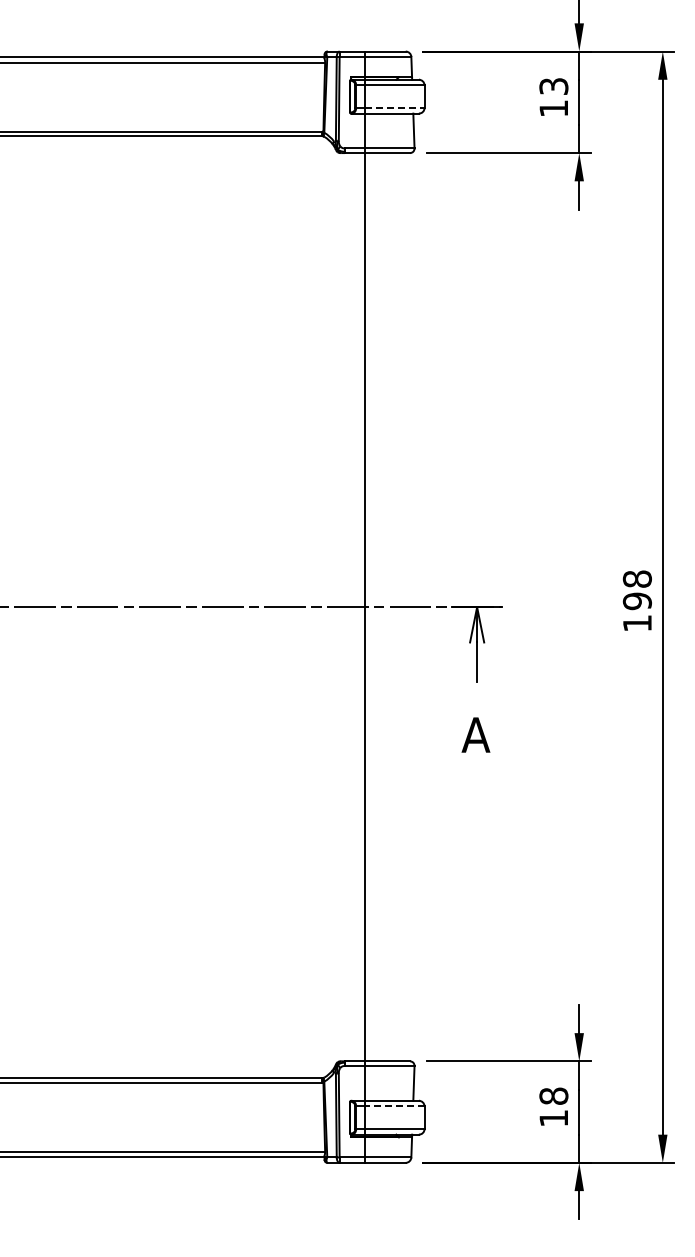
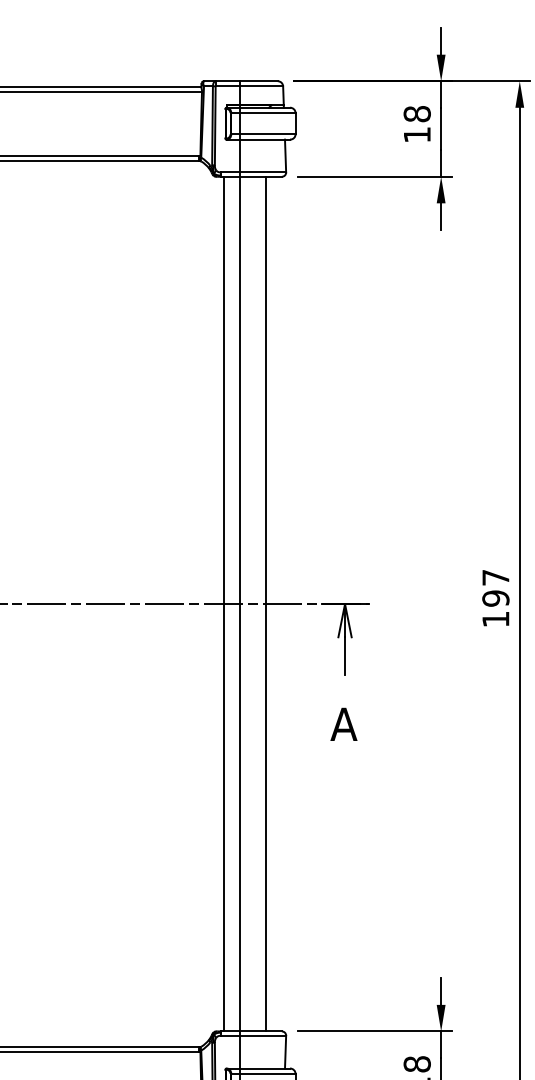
text: (553, 86) -> (416, 114), 13 -> 18
line: (394, 107) -> (267, 133), dashed -> solid
text: (636, 578) -> (495, 577), 198 -> 197
line: (348, 607) -> (223, 604), added
line: (393, 607) -> (266, 604), added
line: (394, 1106) -> (267, 1073), dashed -> solid

